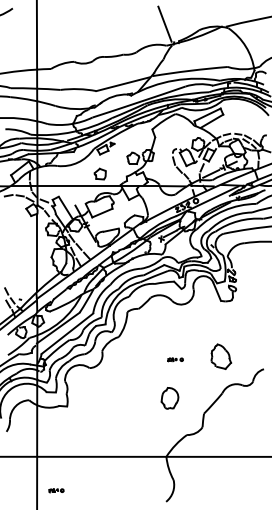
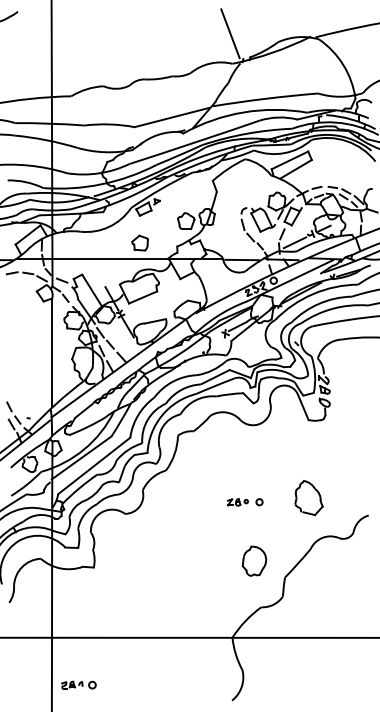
part: (175, 359) -> (245, 502), size x1.67
part: (170, 397) -> (254, 560), moved
part: (56, 490) -> (78, 684), size x1.67

